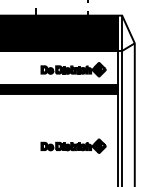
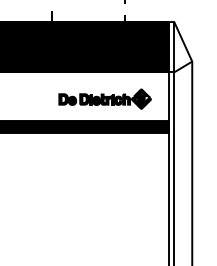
part: (73, 145) -> (104, 207), removed

